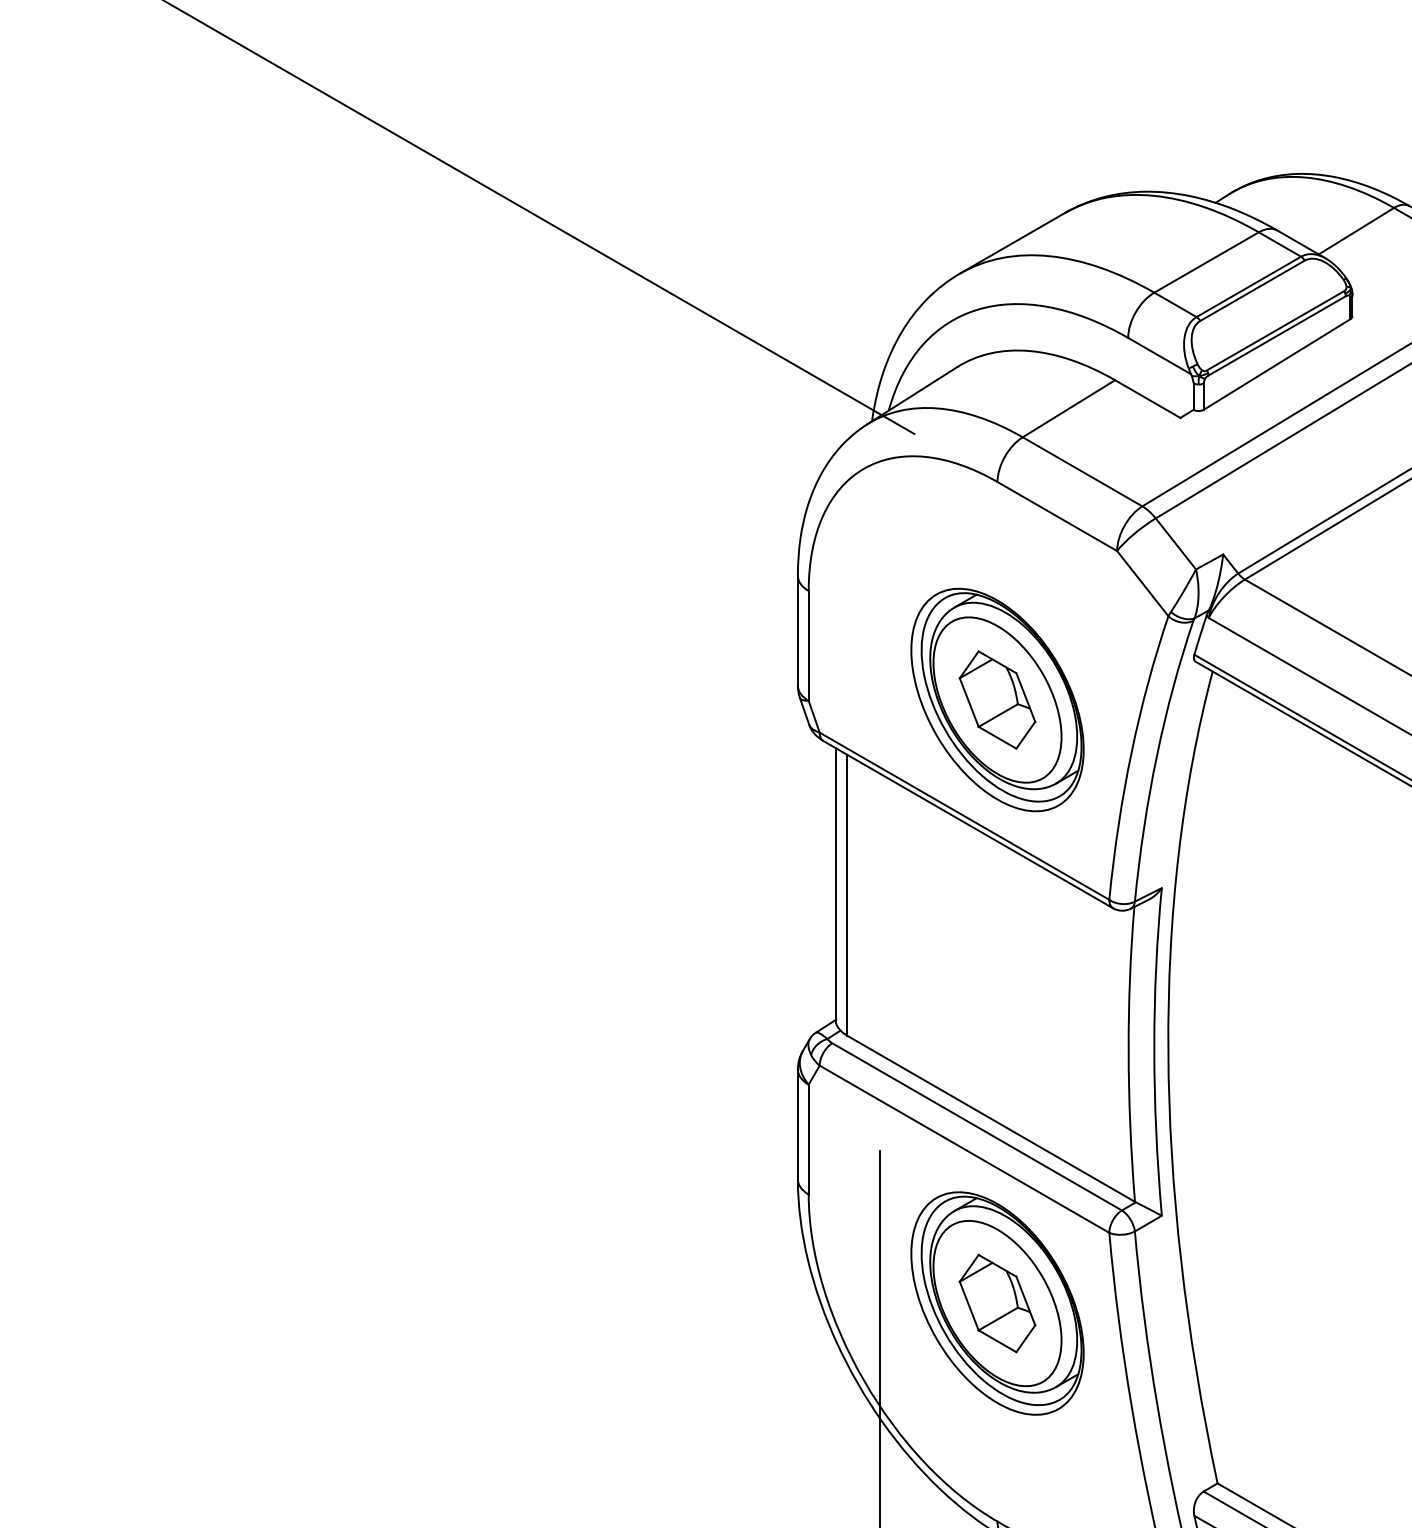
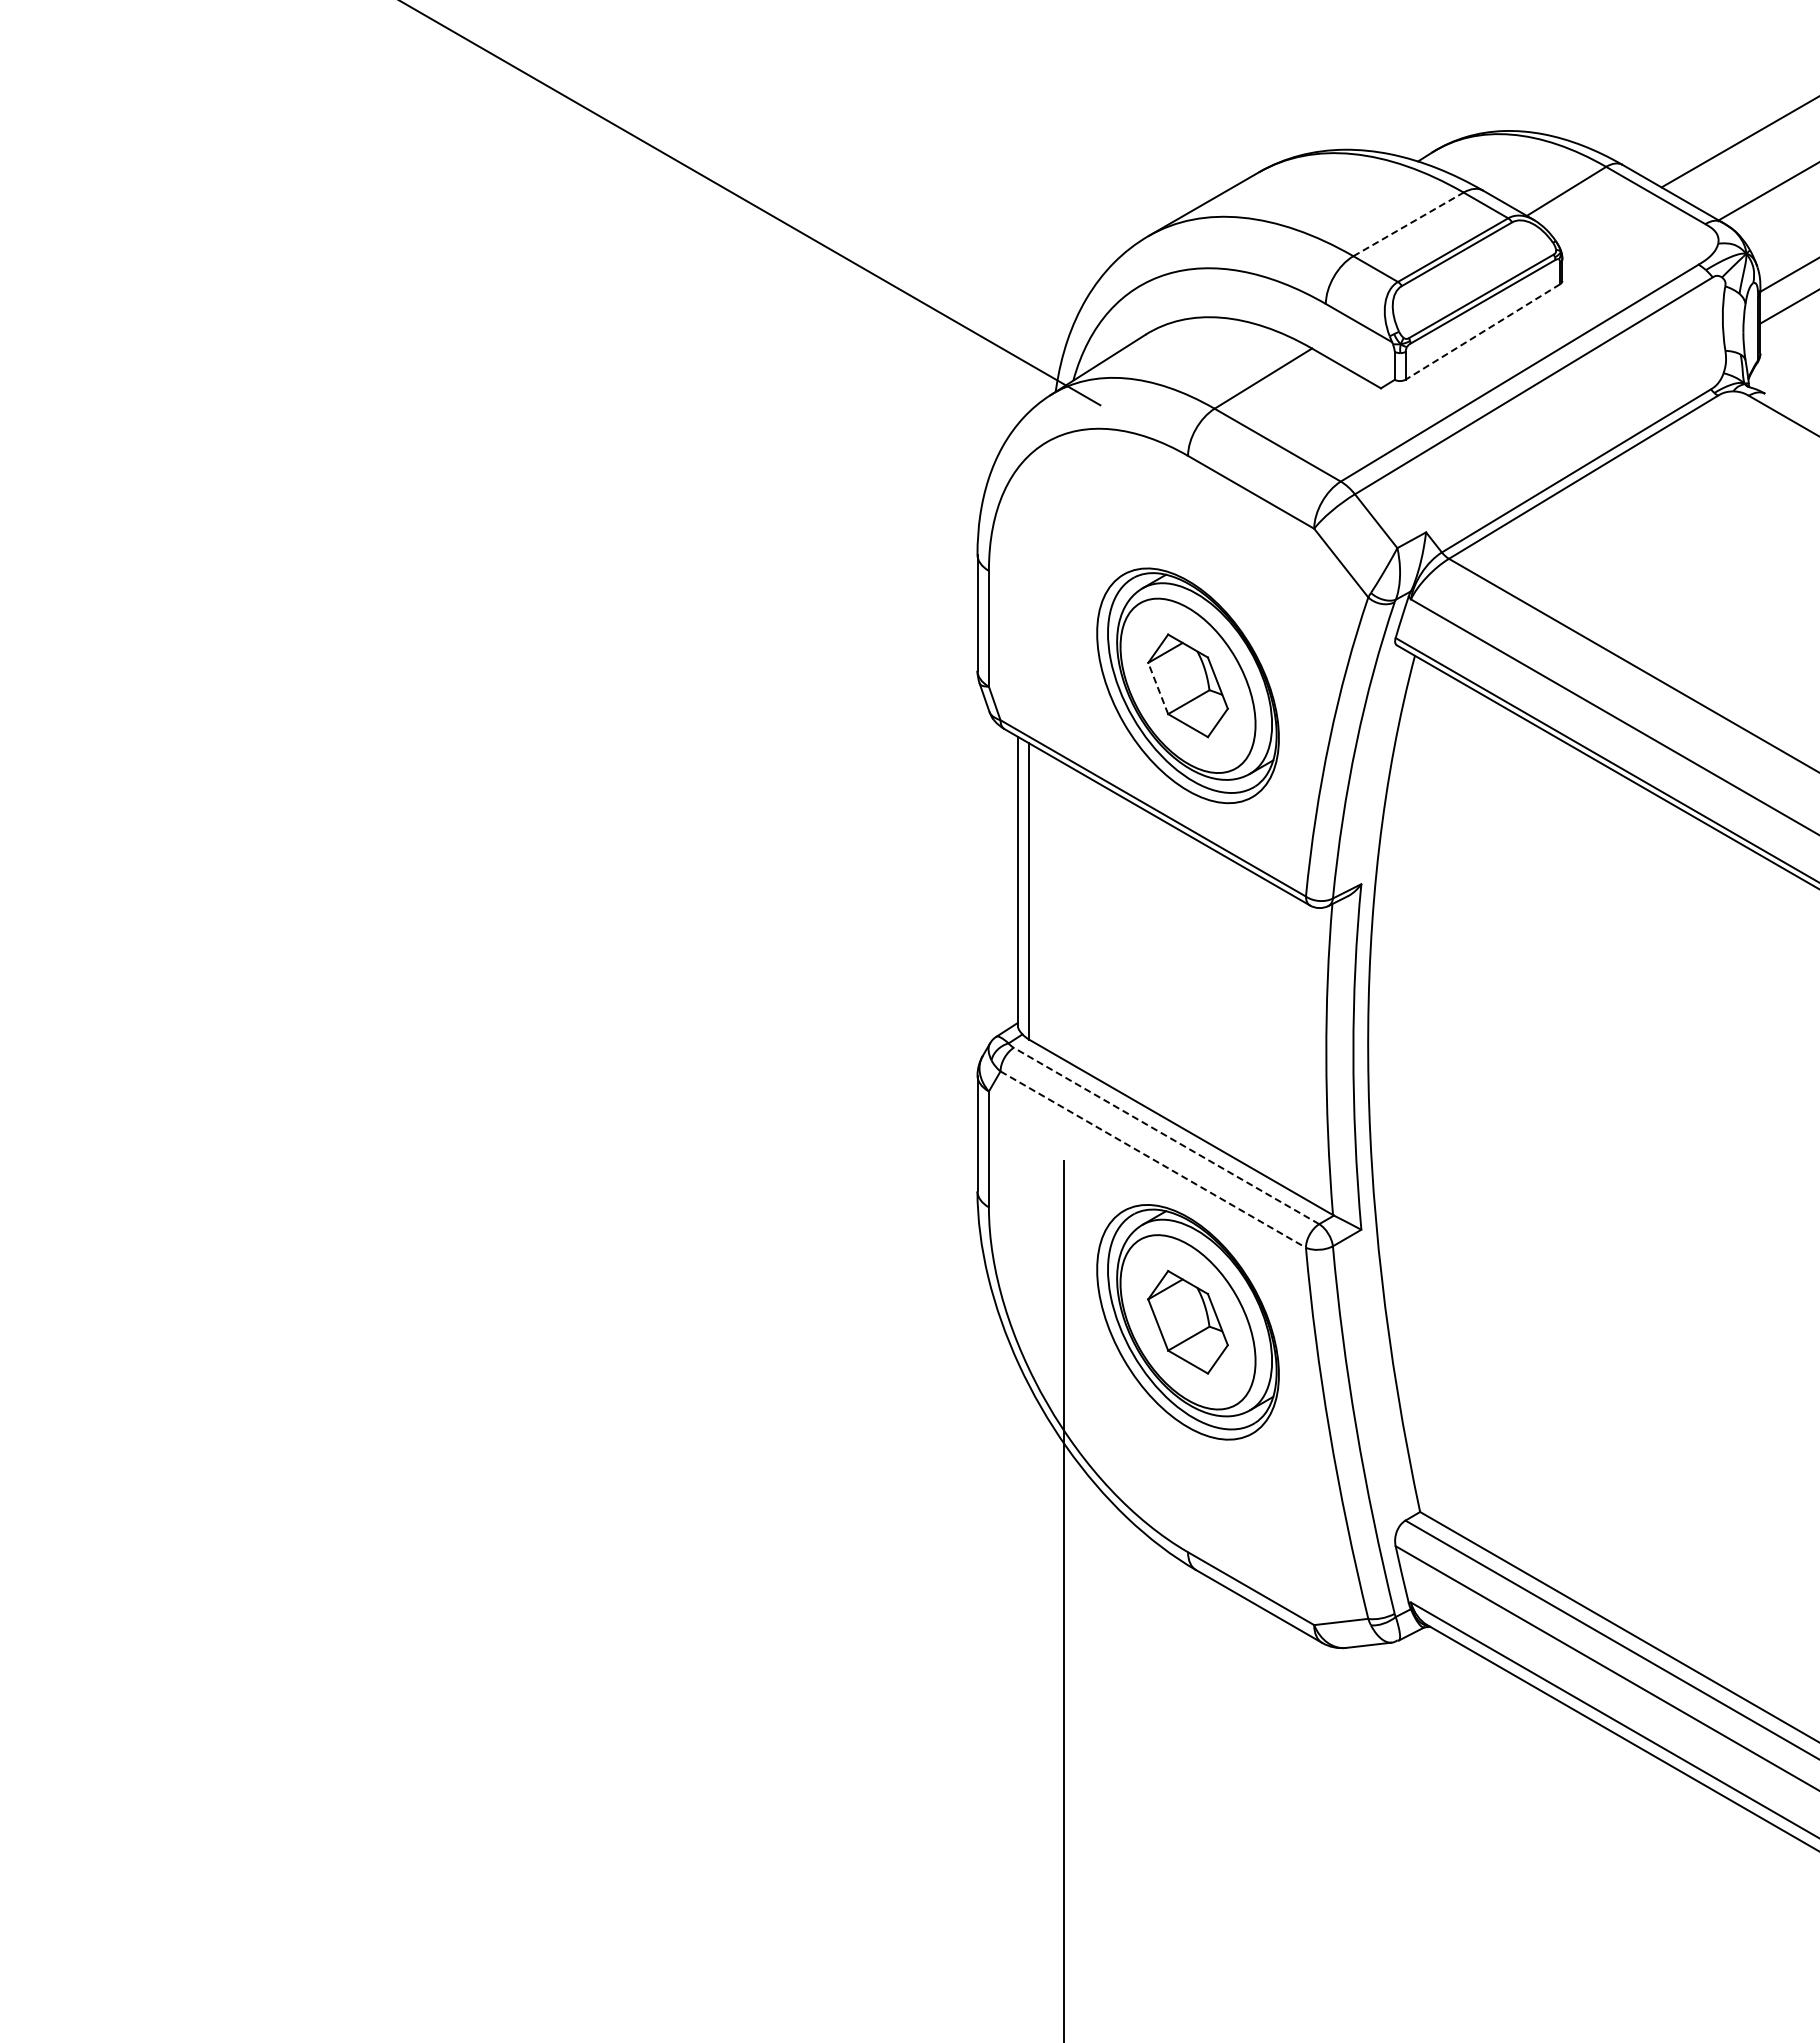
line: (1206, 262) -> (1408, 224), solid -> dashed
line: (1276, 364) -> (1482, 331), solid -> dashed
line: (969, 702) -> (1158, 688), solid -> dashed
line: (977, 1126) -> (1166, 1135), solid -> dashed
line: (964, 1149) -> (1153, 1159), solid -> dashed

